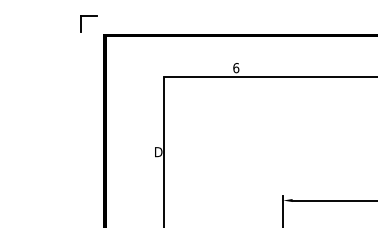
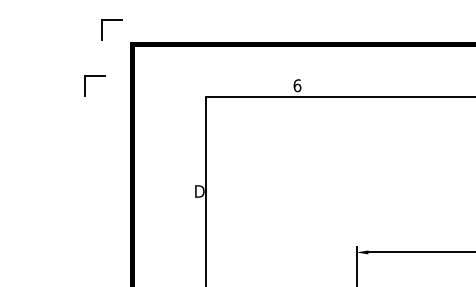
part: (74, 60) -> (94, 76), added

